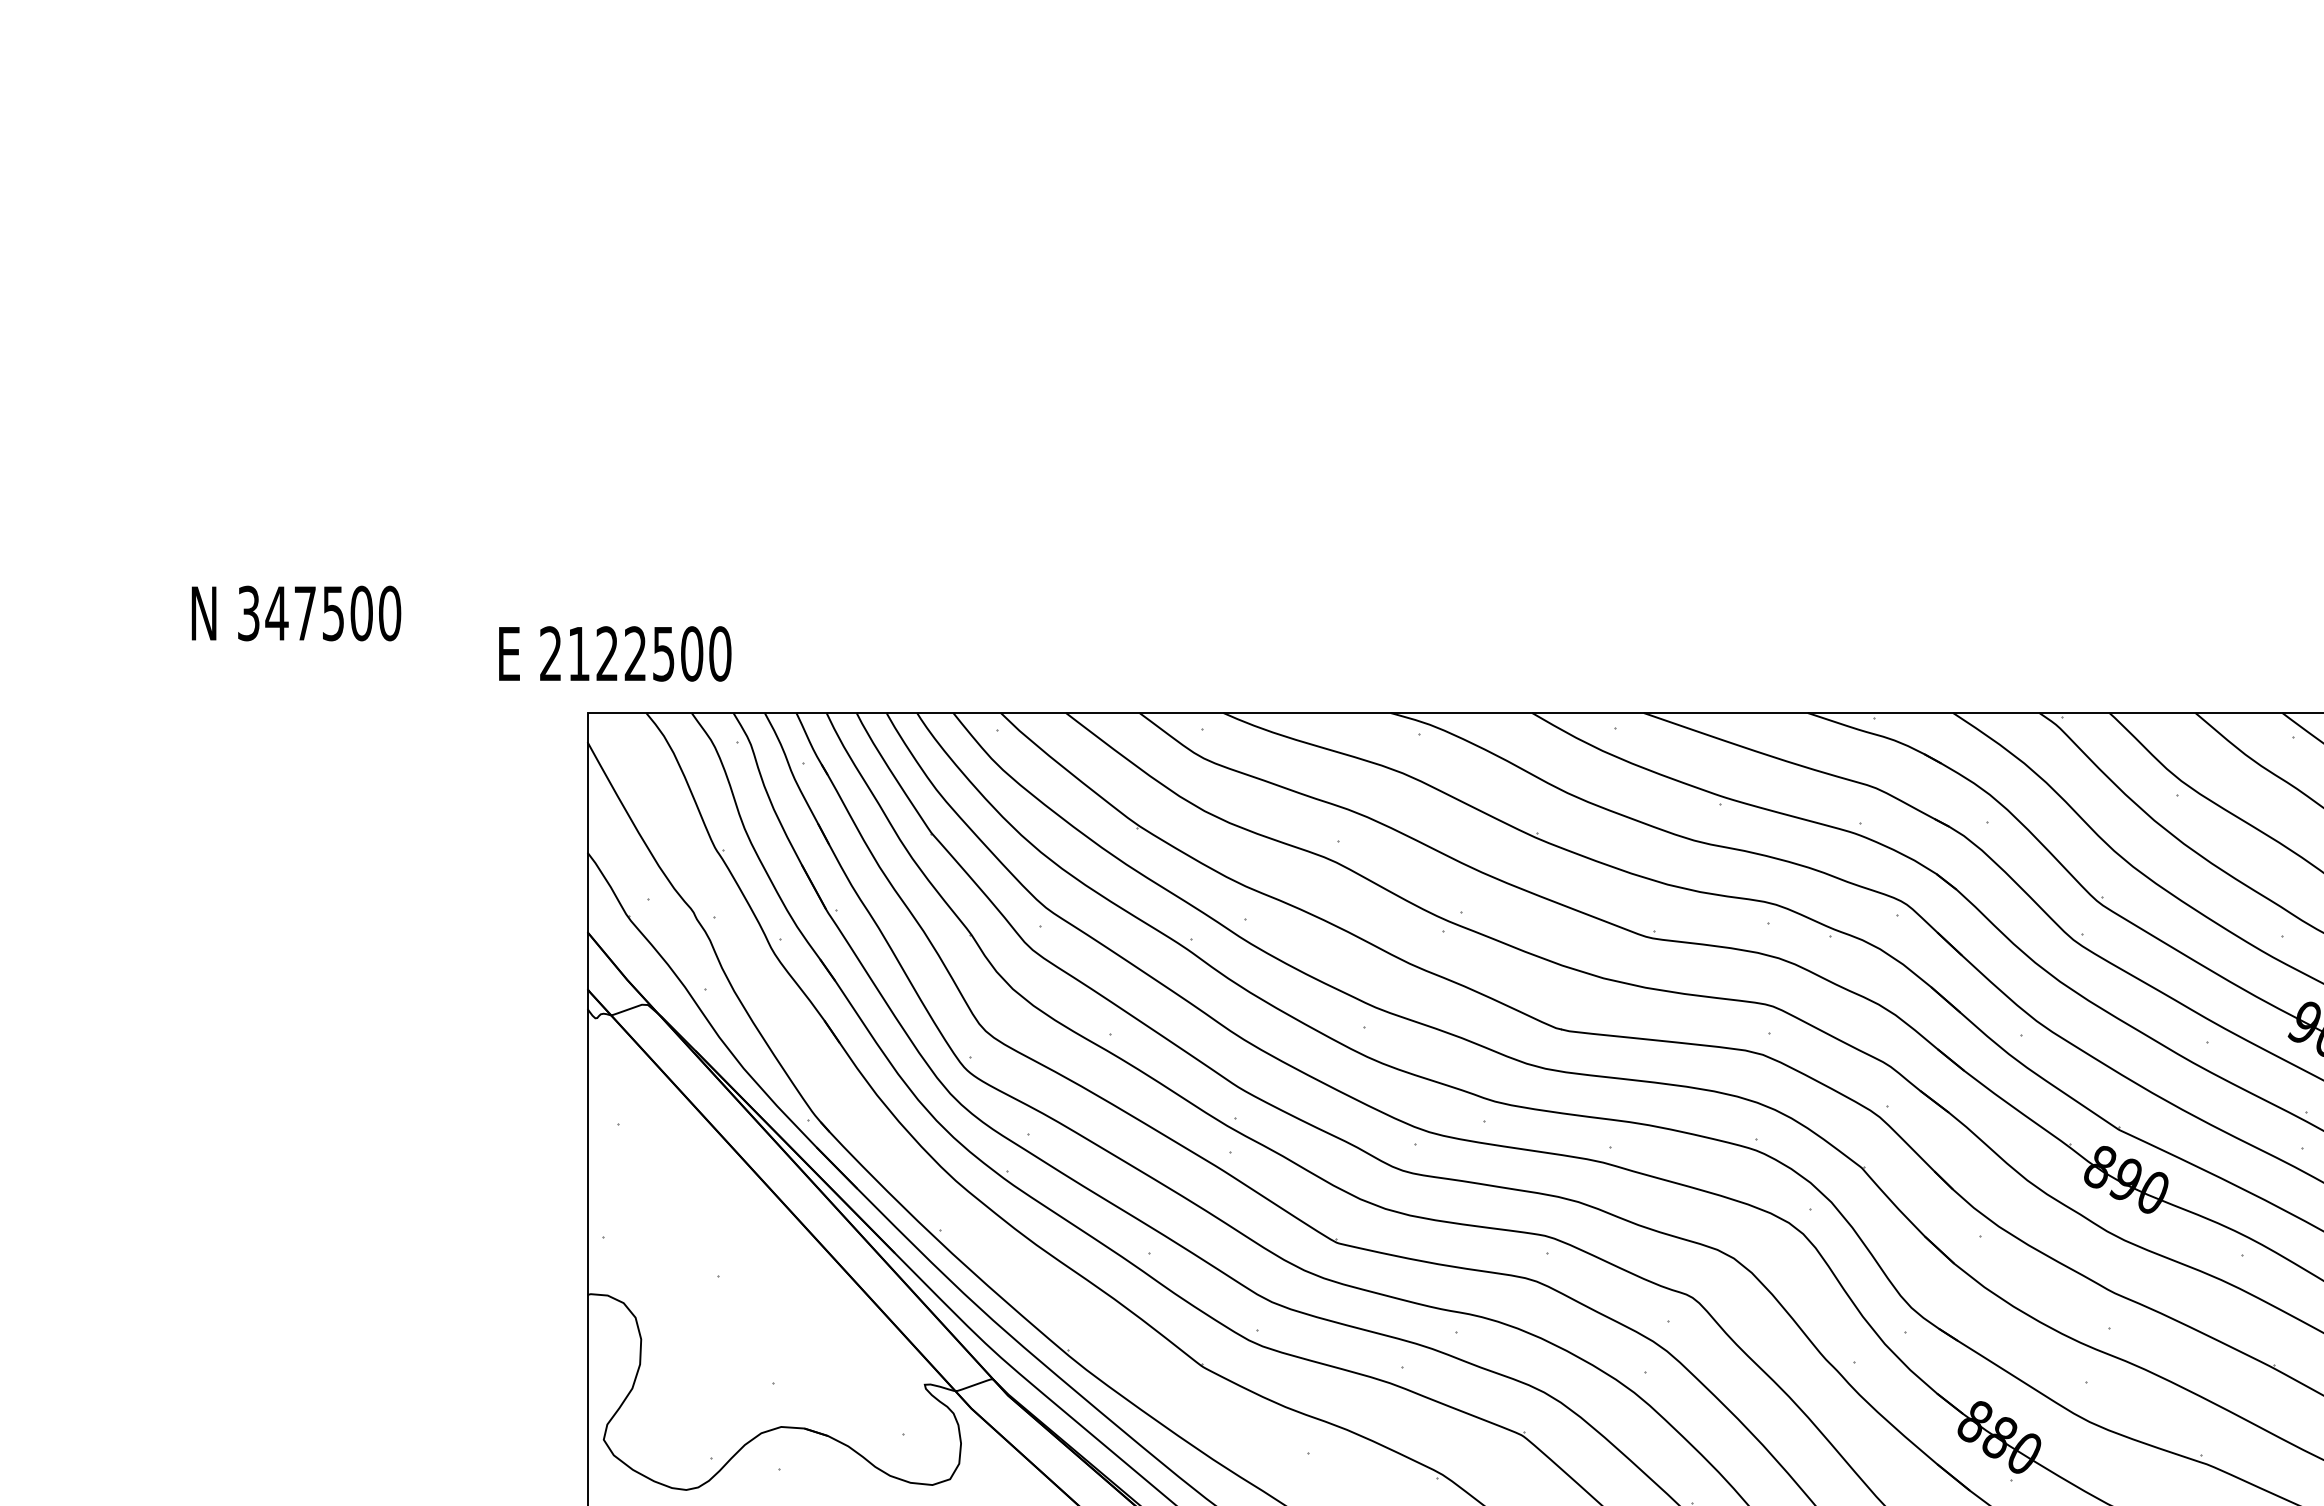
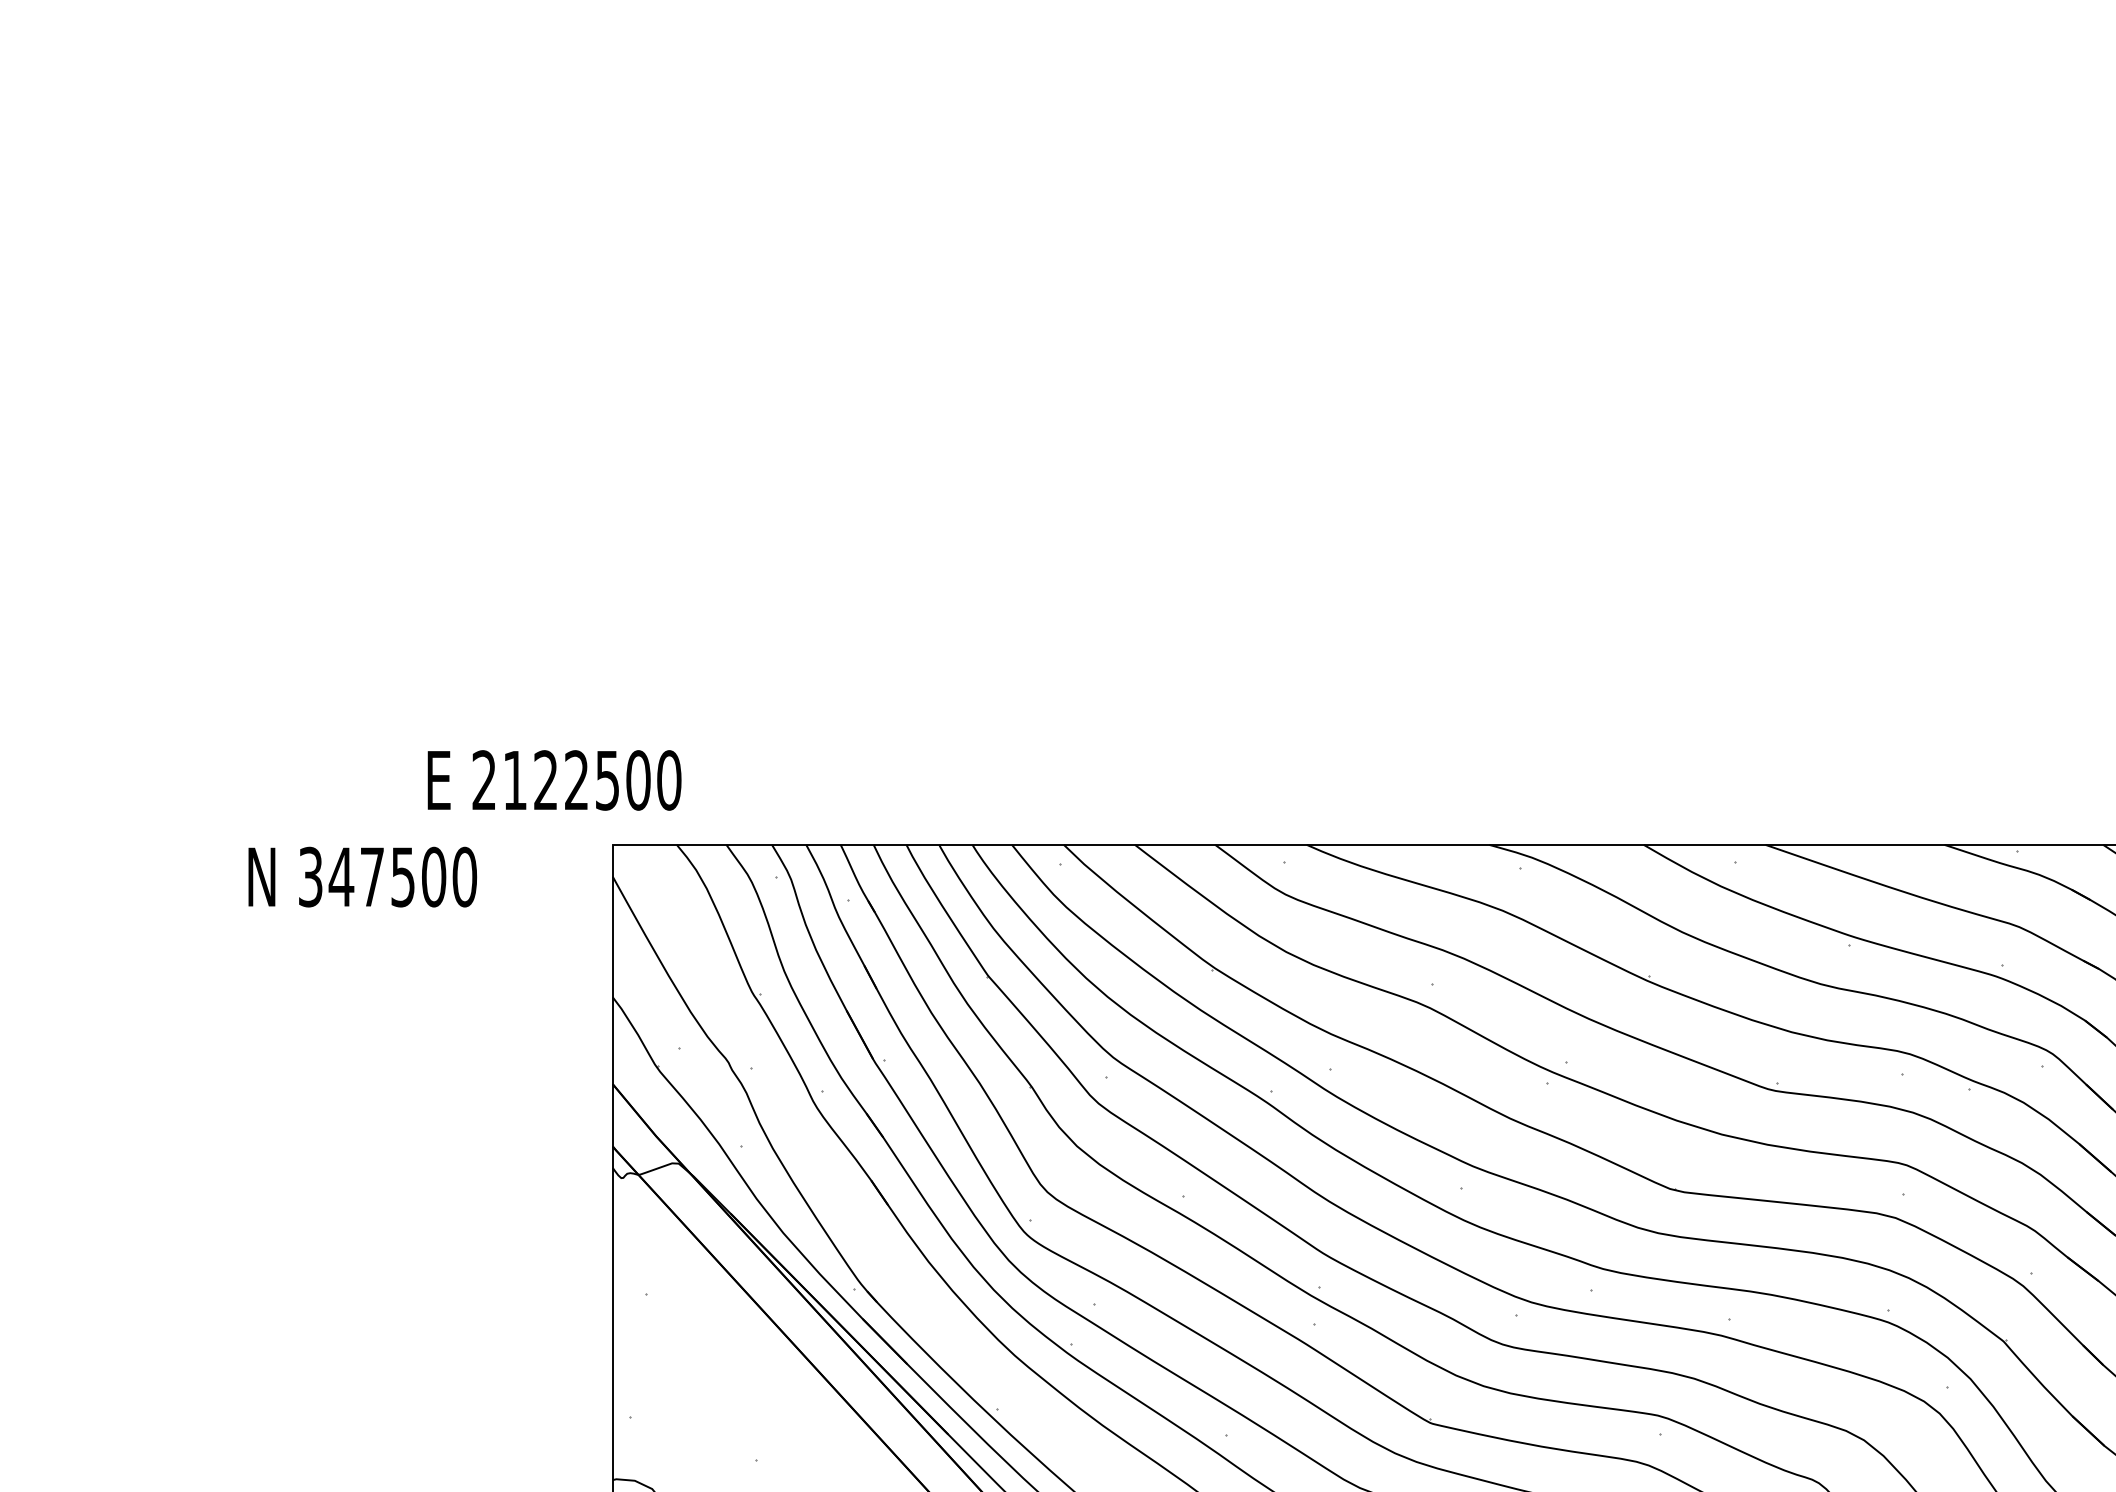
text: (296, 613) -> (362, 877), moved
text: (615, 653) -> (554, 779), moved

